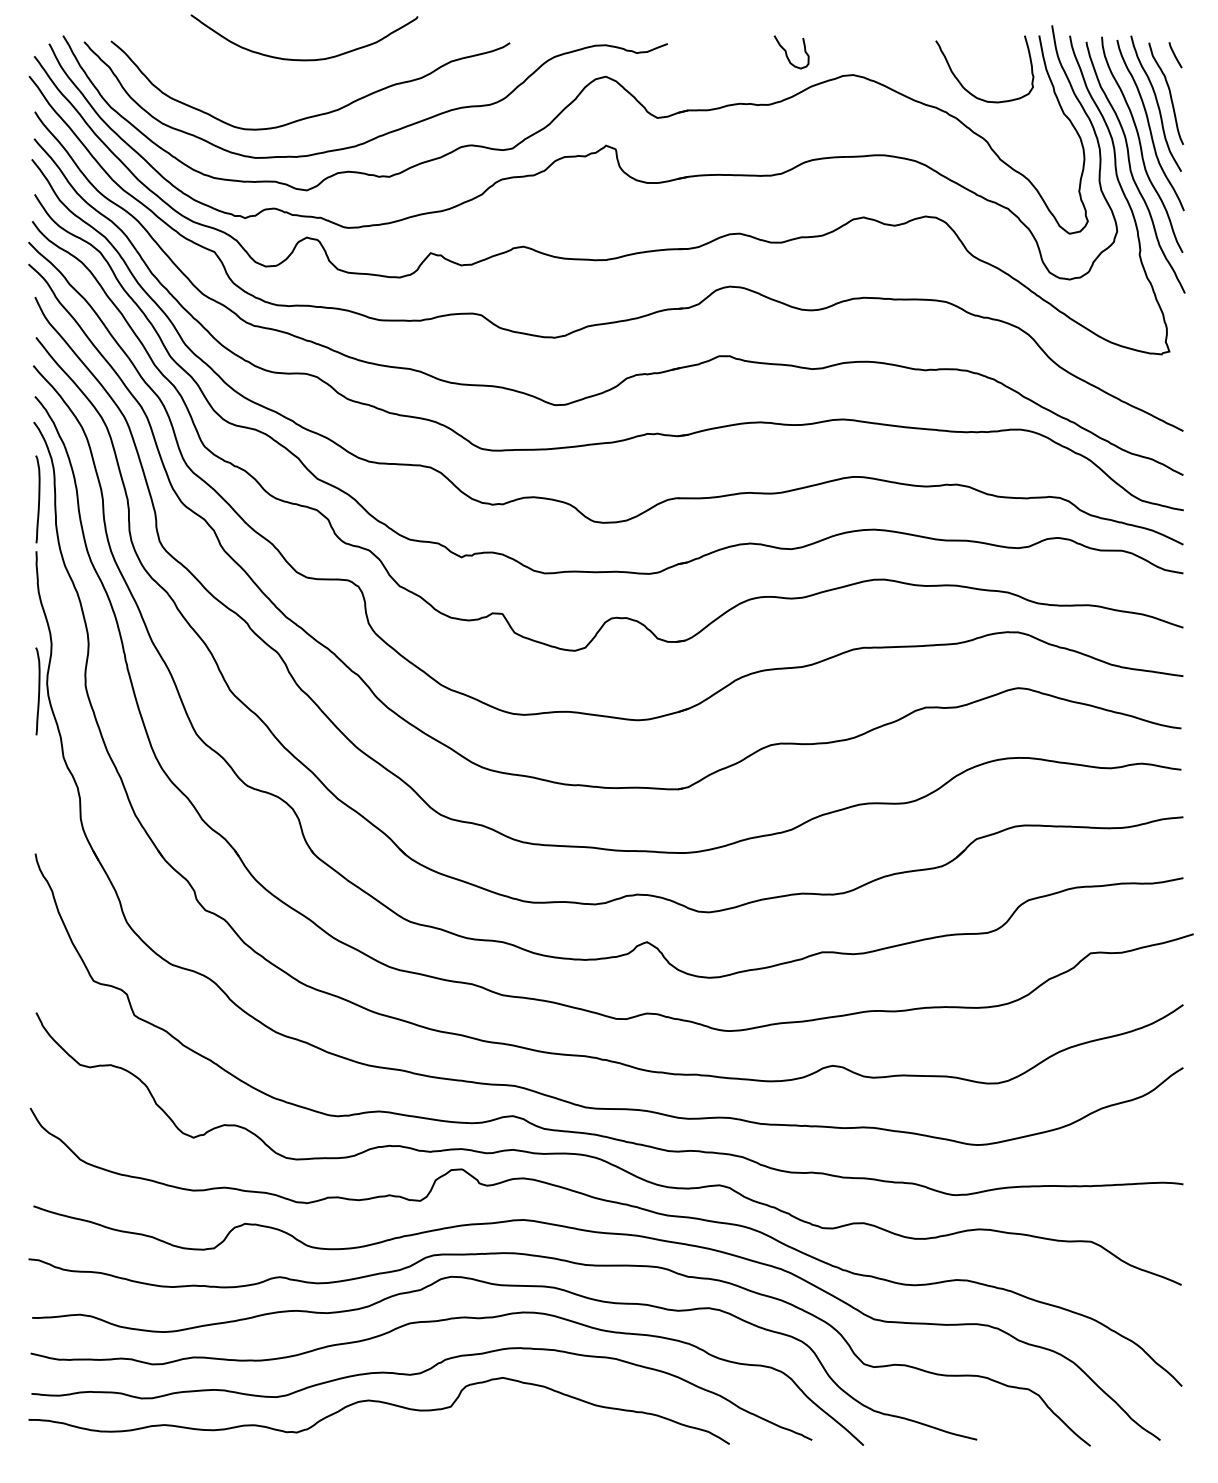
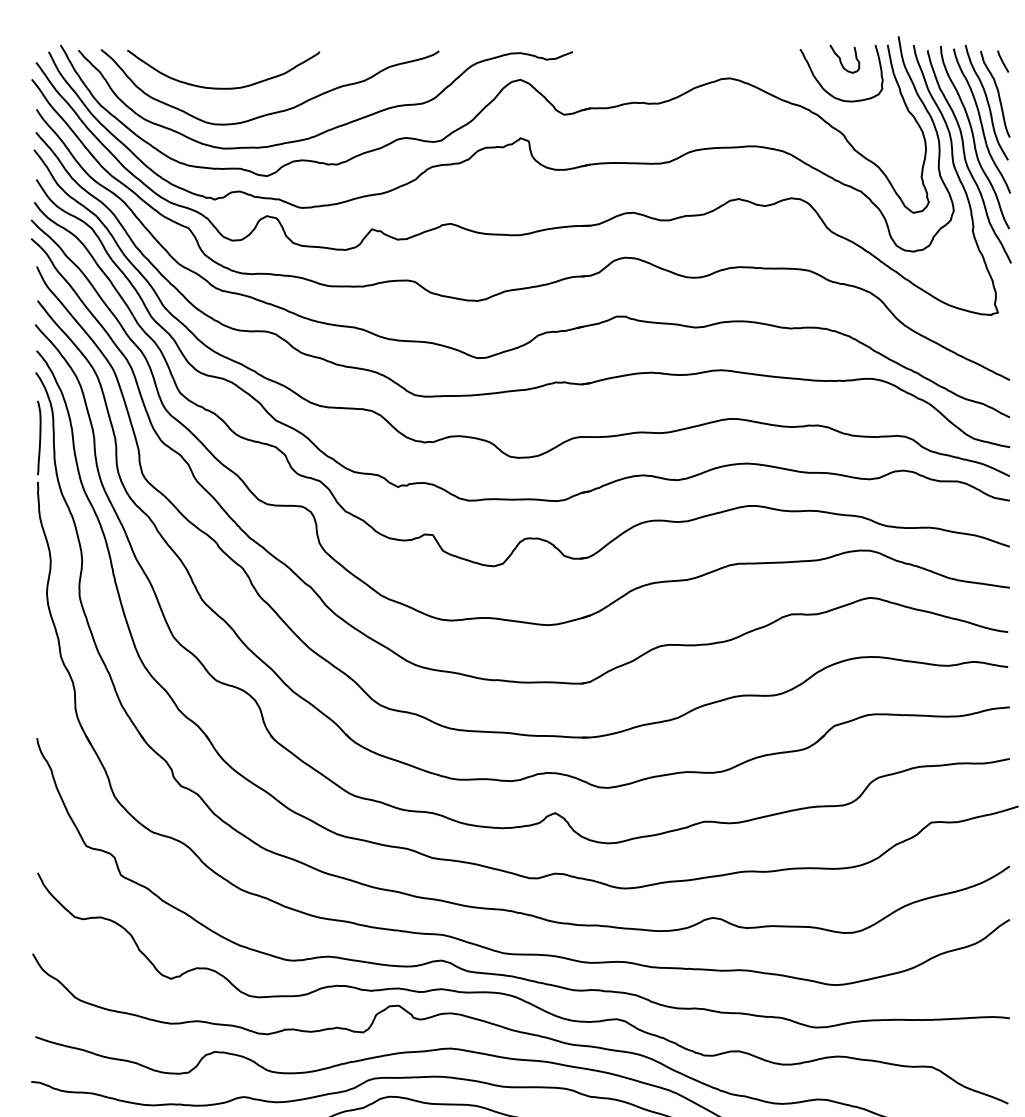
curve: (787, 53) -> (841, 60), moved
curve: (304, 59) -> (223, 88), moved
curve: (38, 691) -> (39, 600), removed

